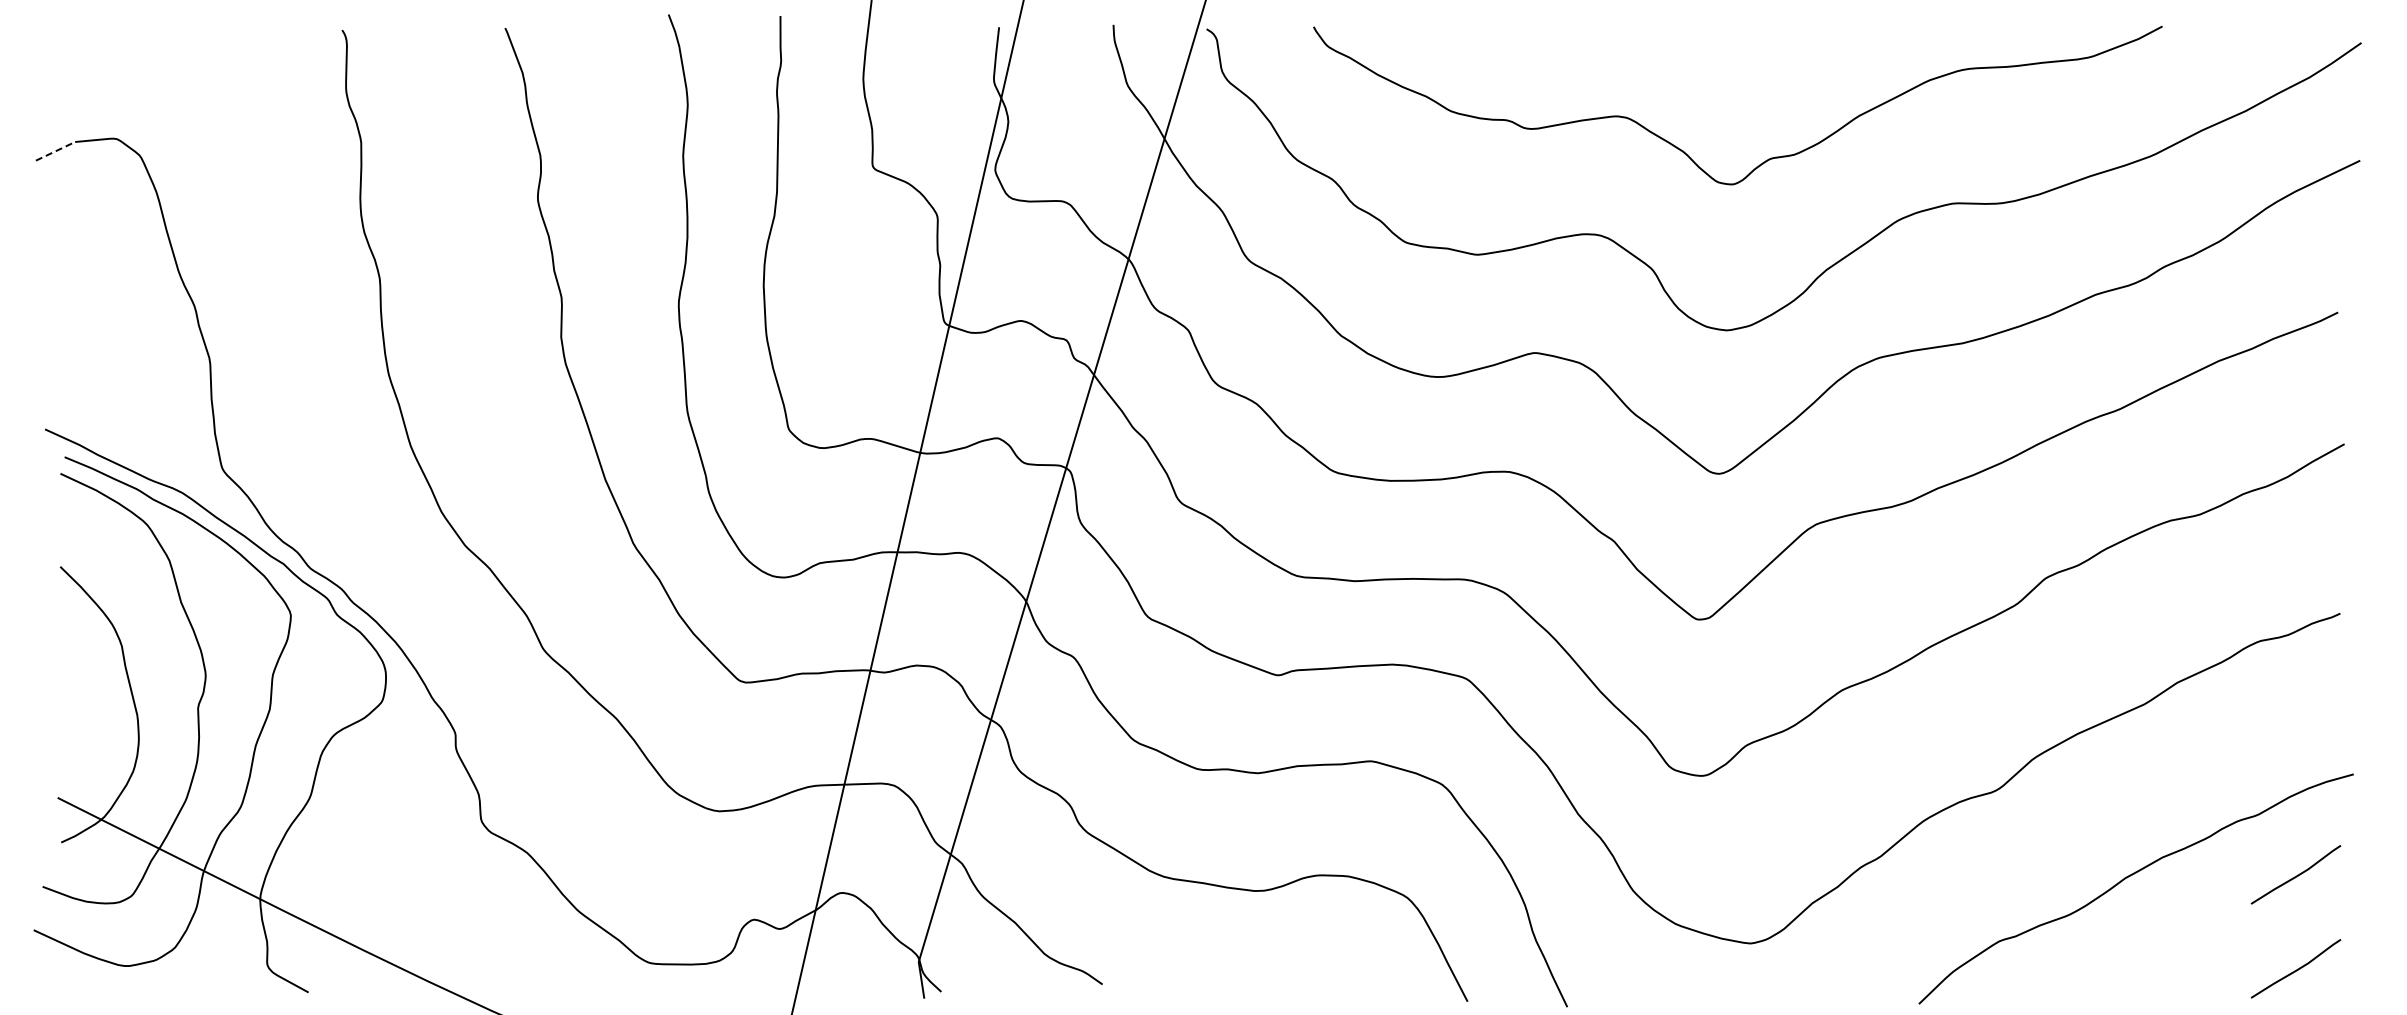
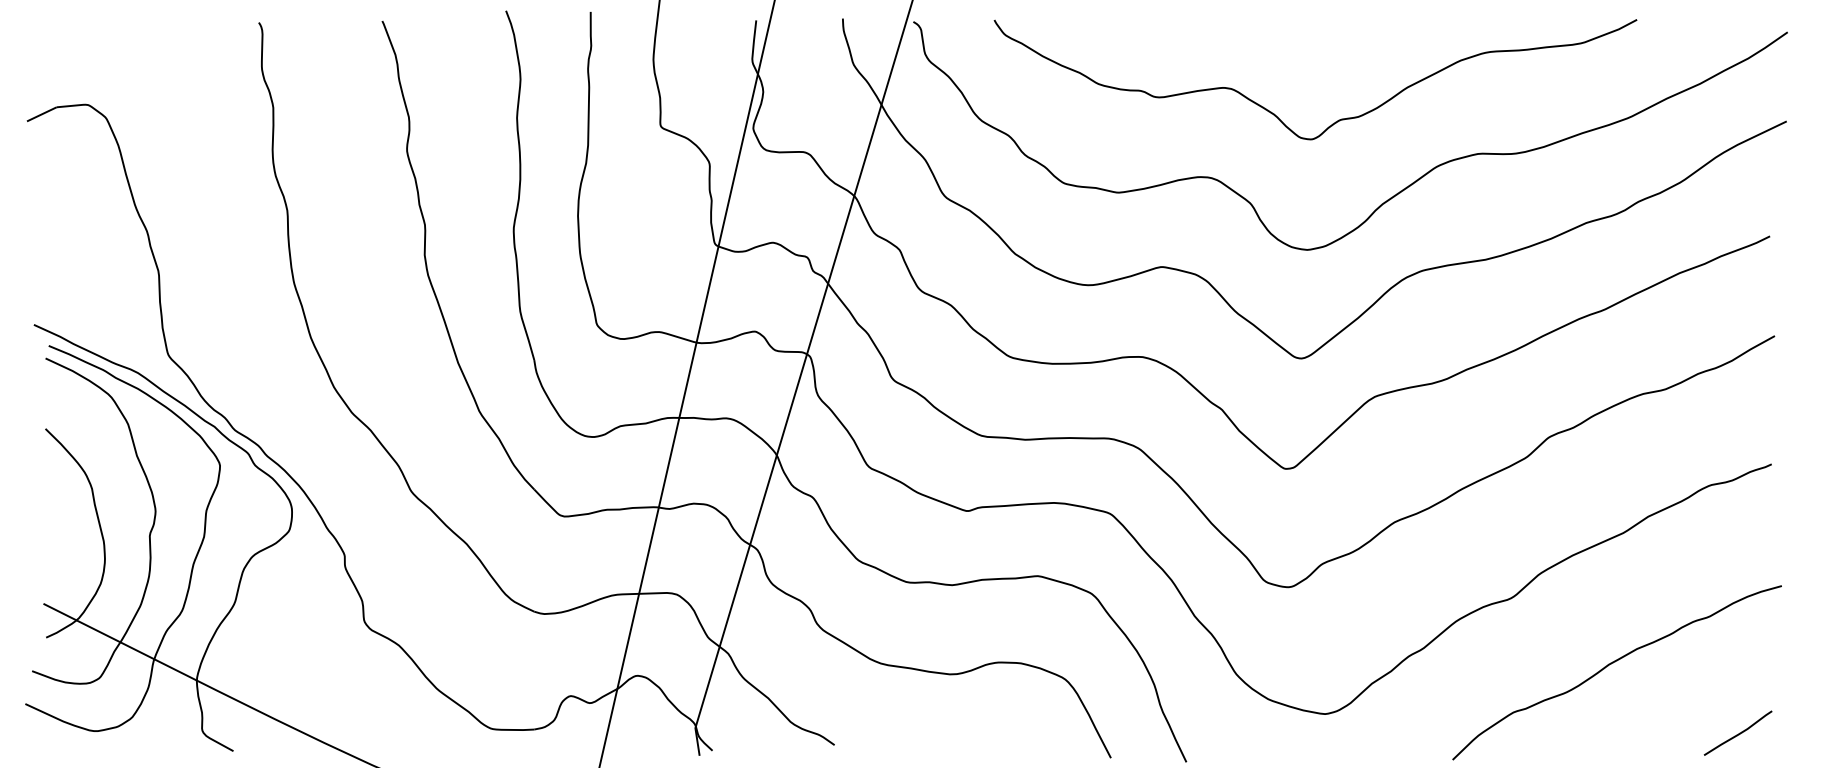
line: (55, 151) -> (41, 114), dashed -> solid
curve: (2296, 875) -> (1738, 662), removed

